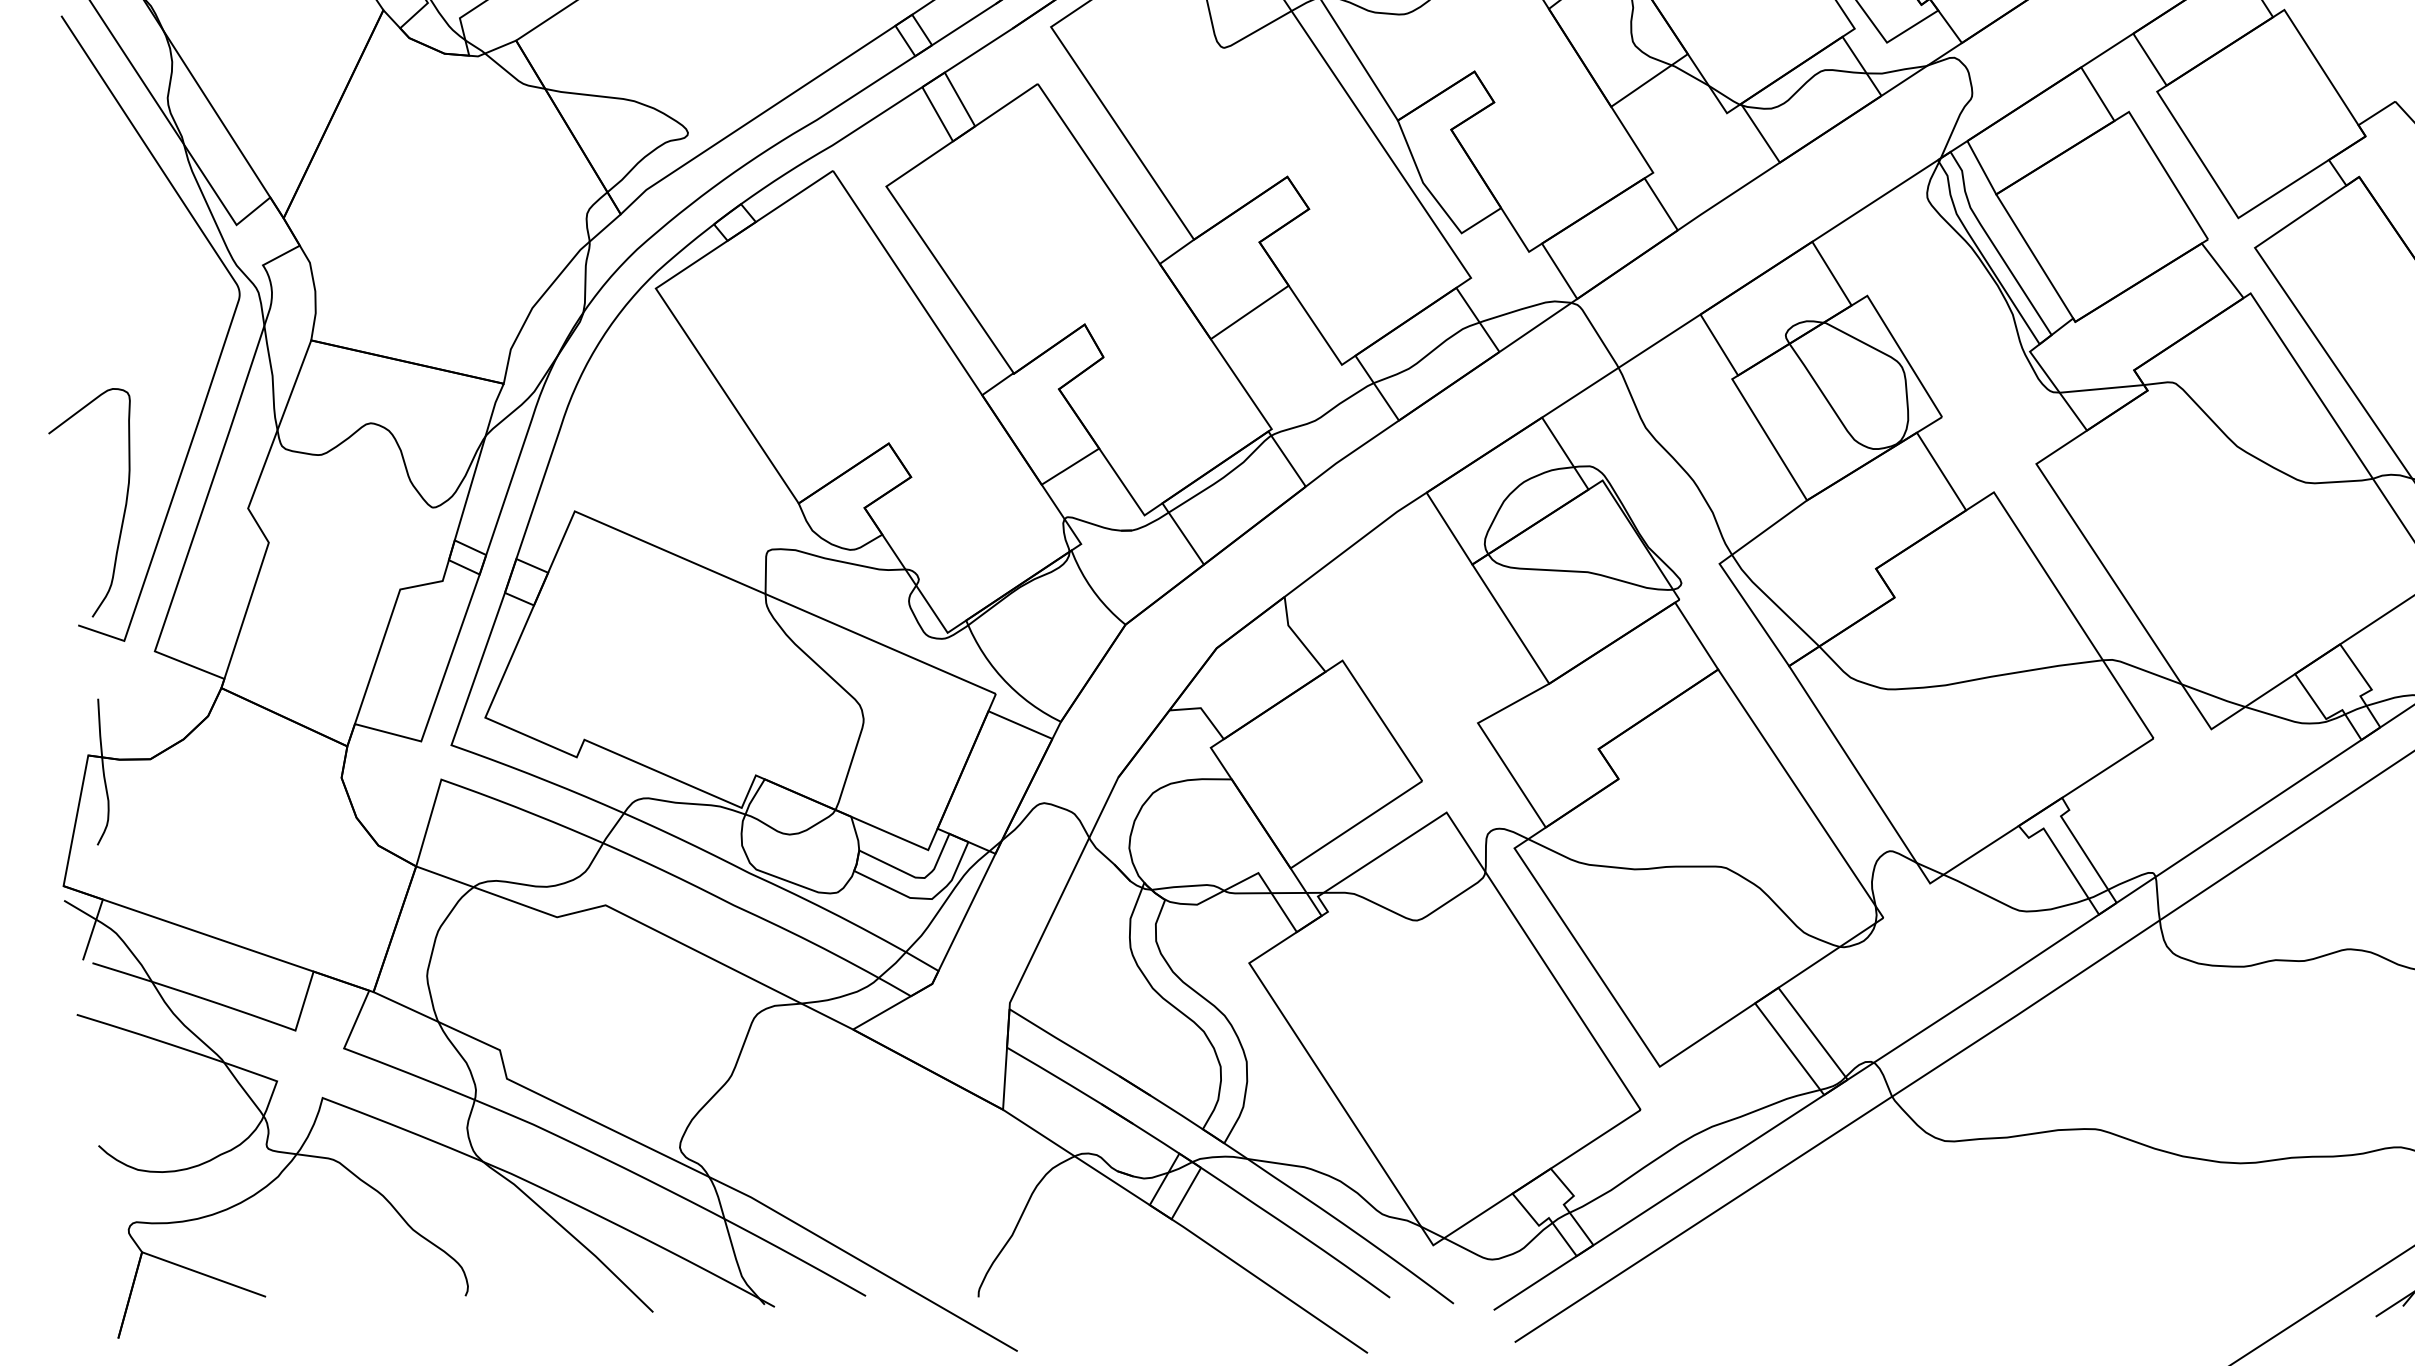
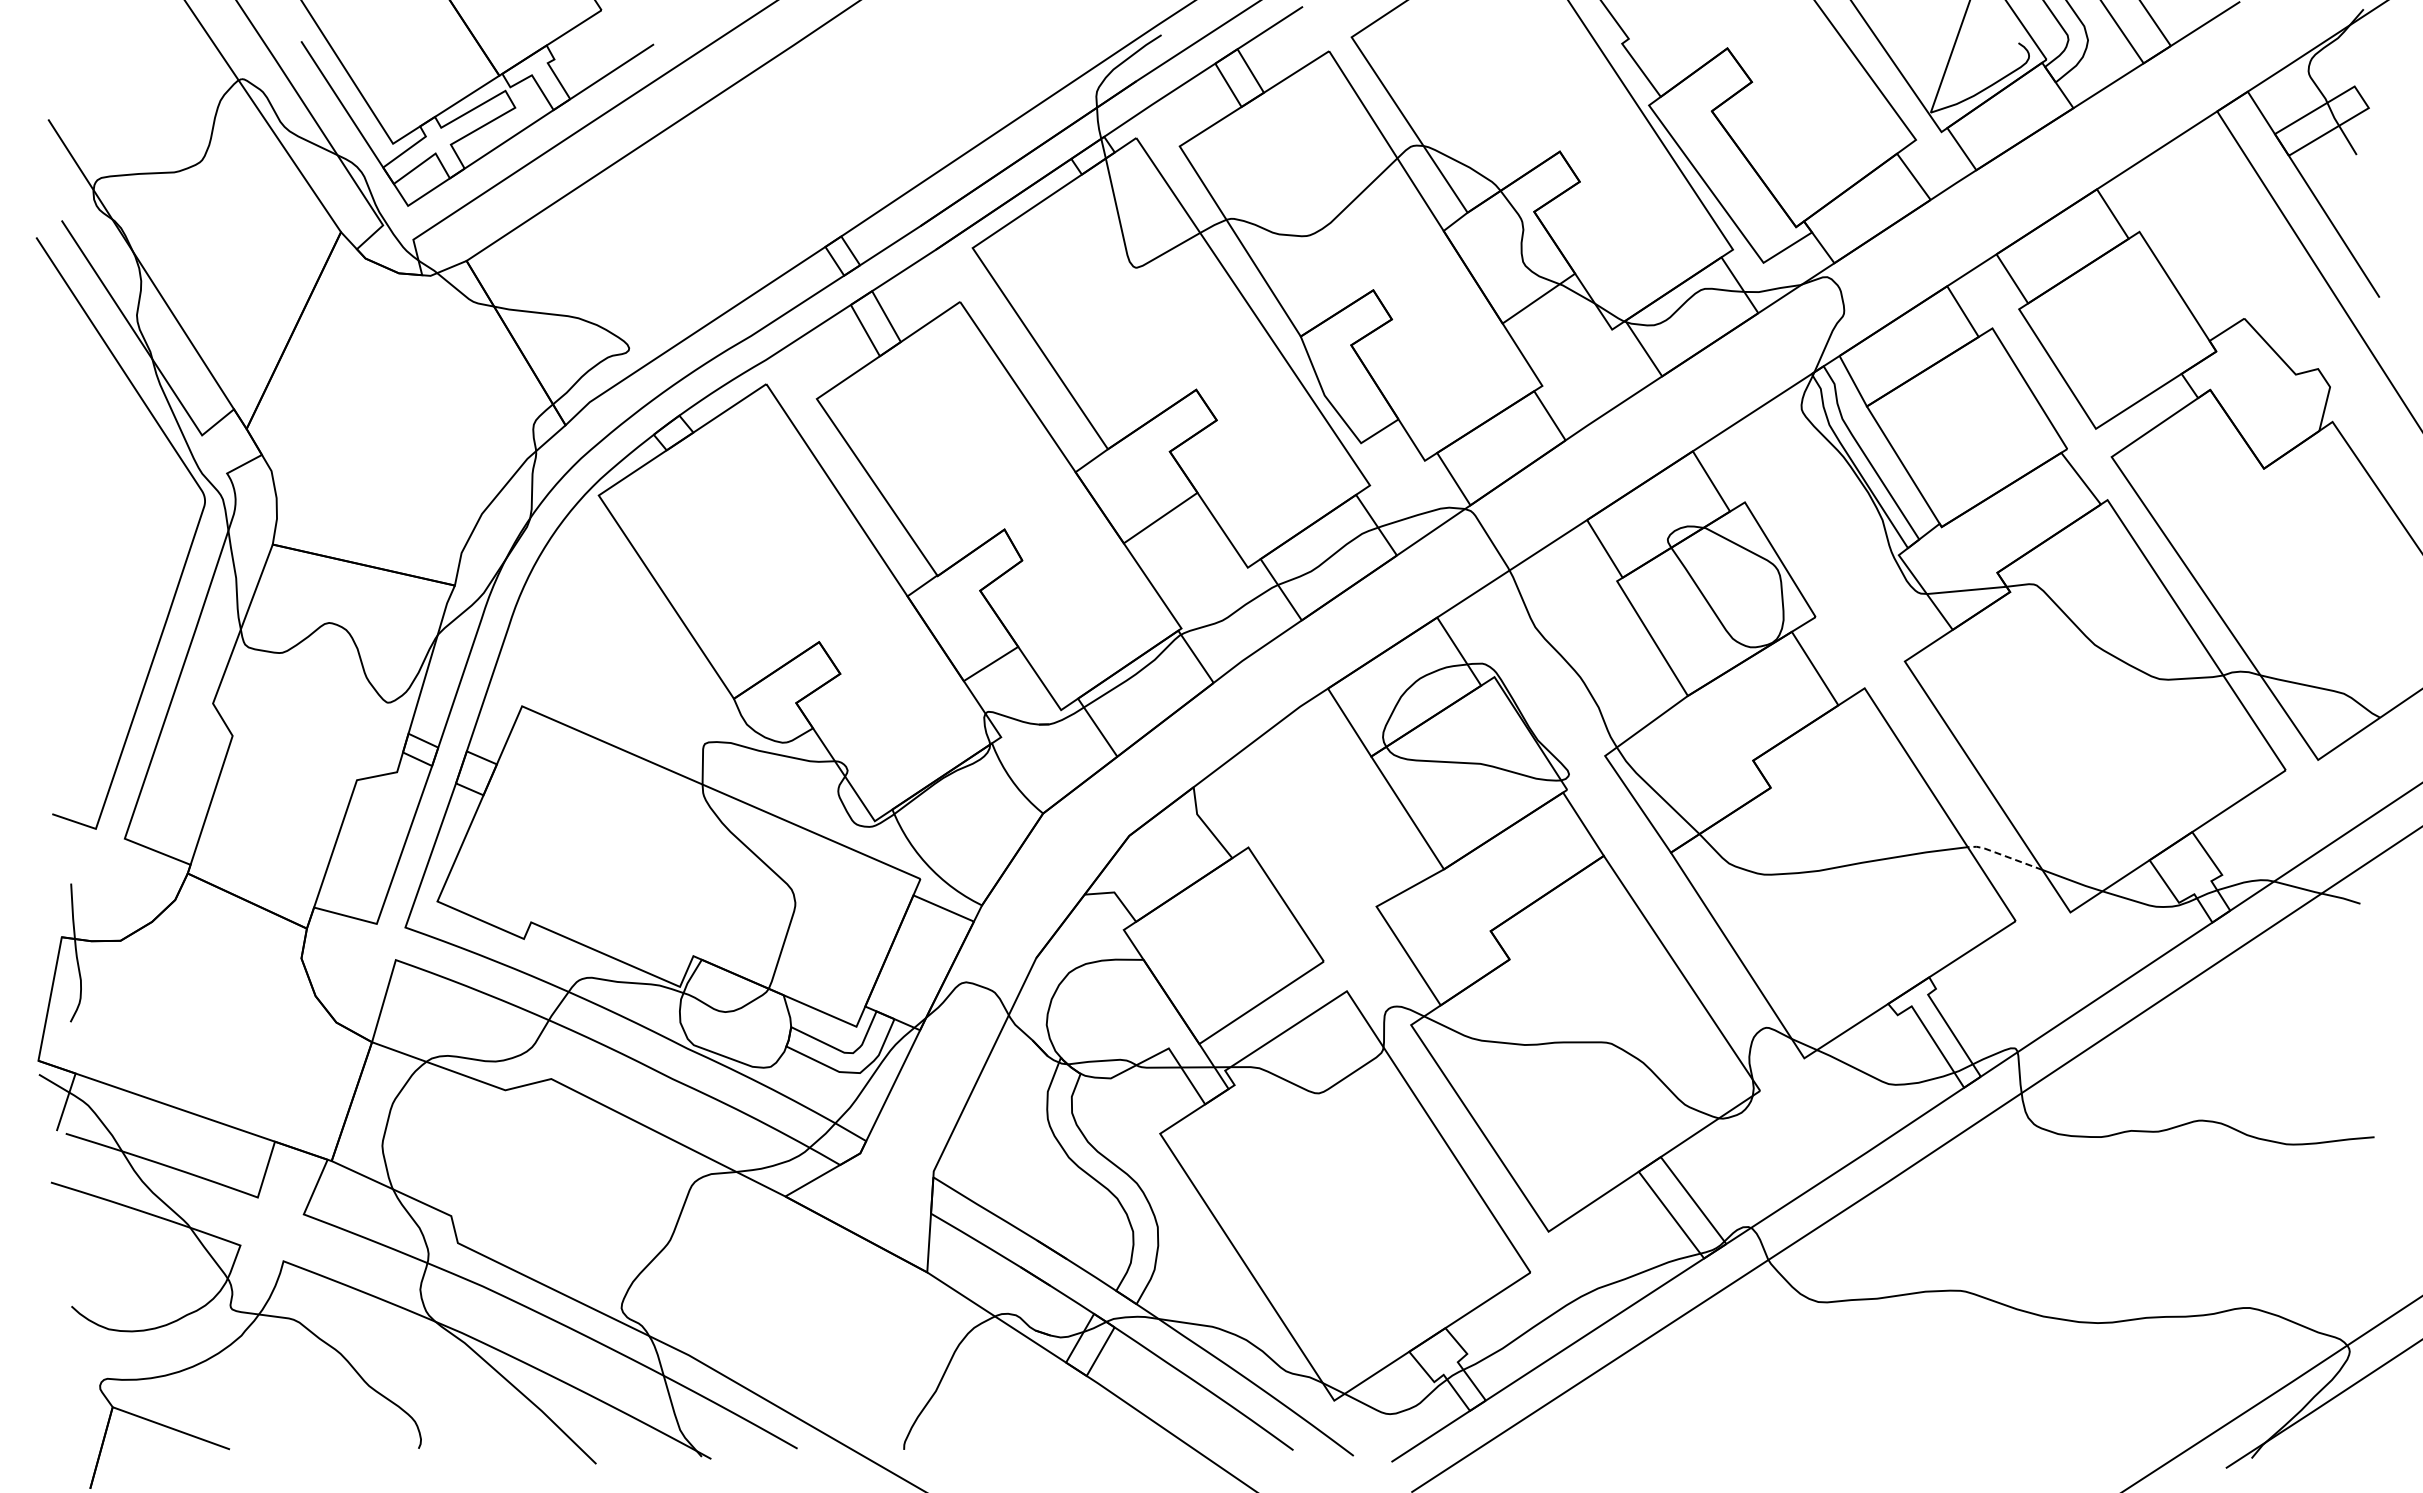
curve: (123, 509) -> (95, 704), removed
line: (2141, 669) -> (2004, 855), solid -> dashed

